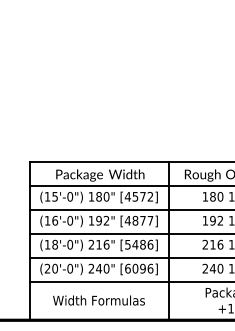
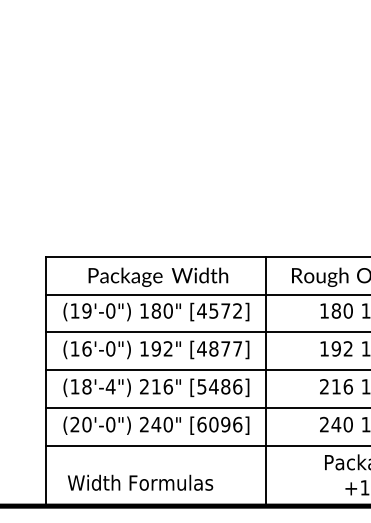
text: (55, 196) -> (87, 310), (15'-0") -> (19'-0")
text: (70, 244) -> (111, 386), (18'-0") -> (18'-4")
text: (98, 300) -> (139, 482), moved

